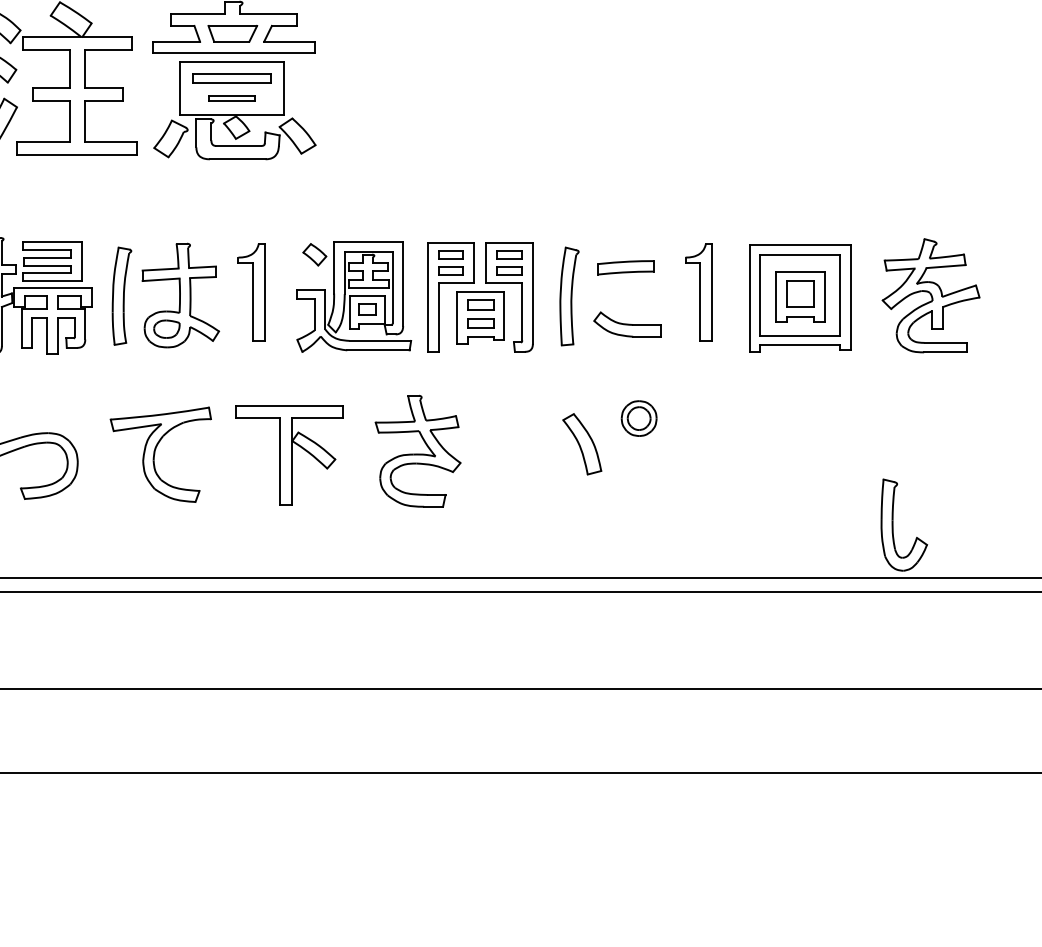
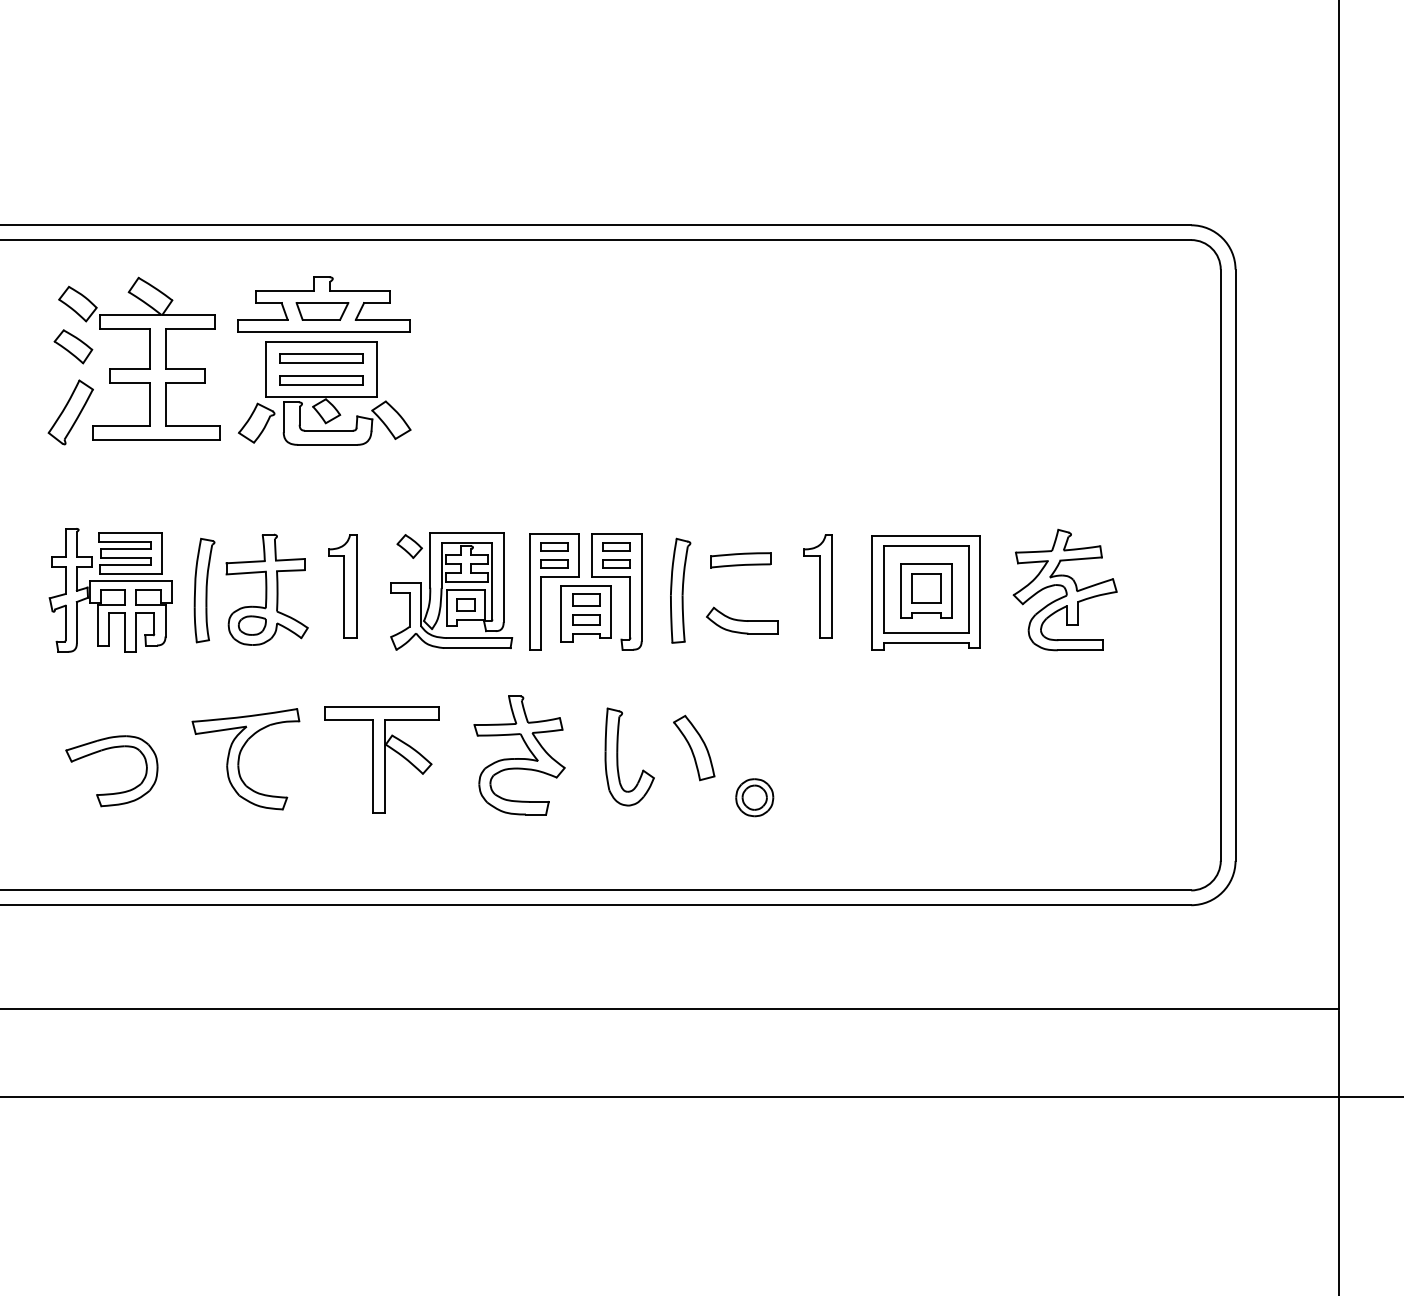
part: (231, 98) -> (321, 380), size x1.67
part: (638, 418) -> (754, 797), moved
part: (893, 524) -> (618, 756), moved

